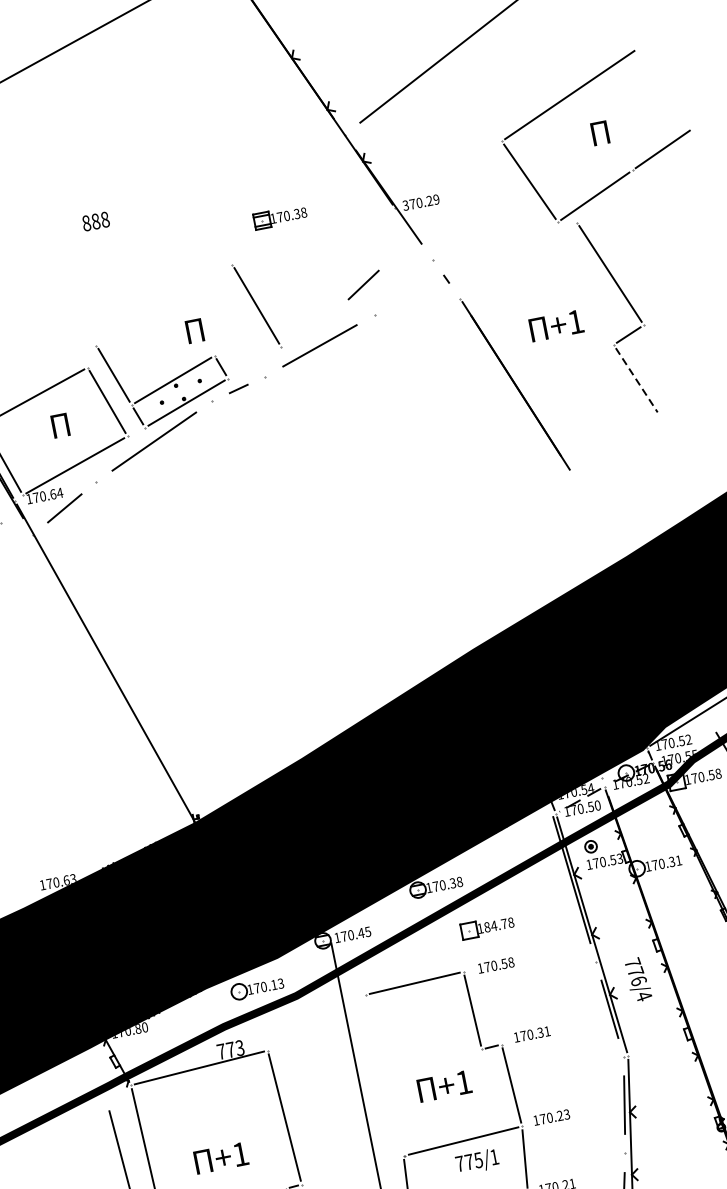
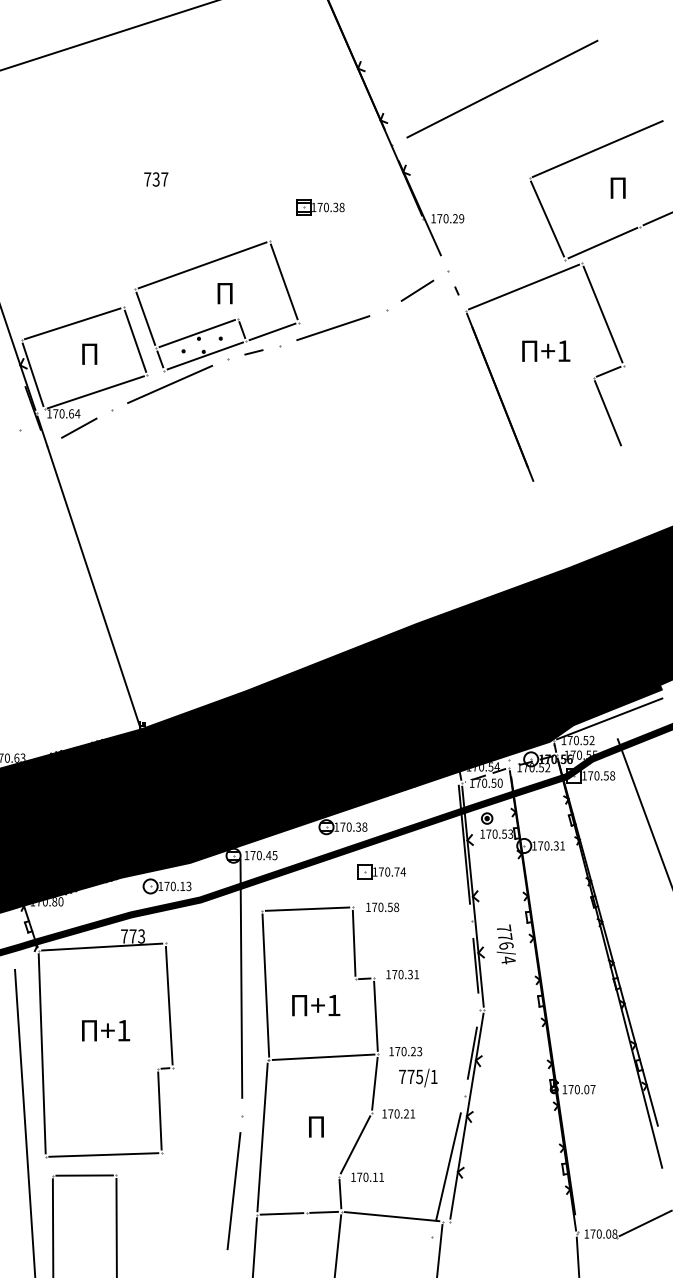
text: (405, 205) -> (433, 218), 370.29 -> 170.29
text: (96, 221) -> (156, 179), 888 -> 737
line: (519, 260) -> (524, 286), added
line: (363, 284) -> (417, 290), moved
line: (164, 305) -> (202, 265), added
line: (254, 362) -> (272, 331), added
line: (636, 380) -> (607, 413), dashed -> solid
text: (499, 924) -> (392, 871), 184.78 -> 170.74
line: (385, 1075) -> (265, 985), added
text: (477, 1161) -> (418, 1077), moved

